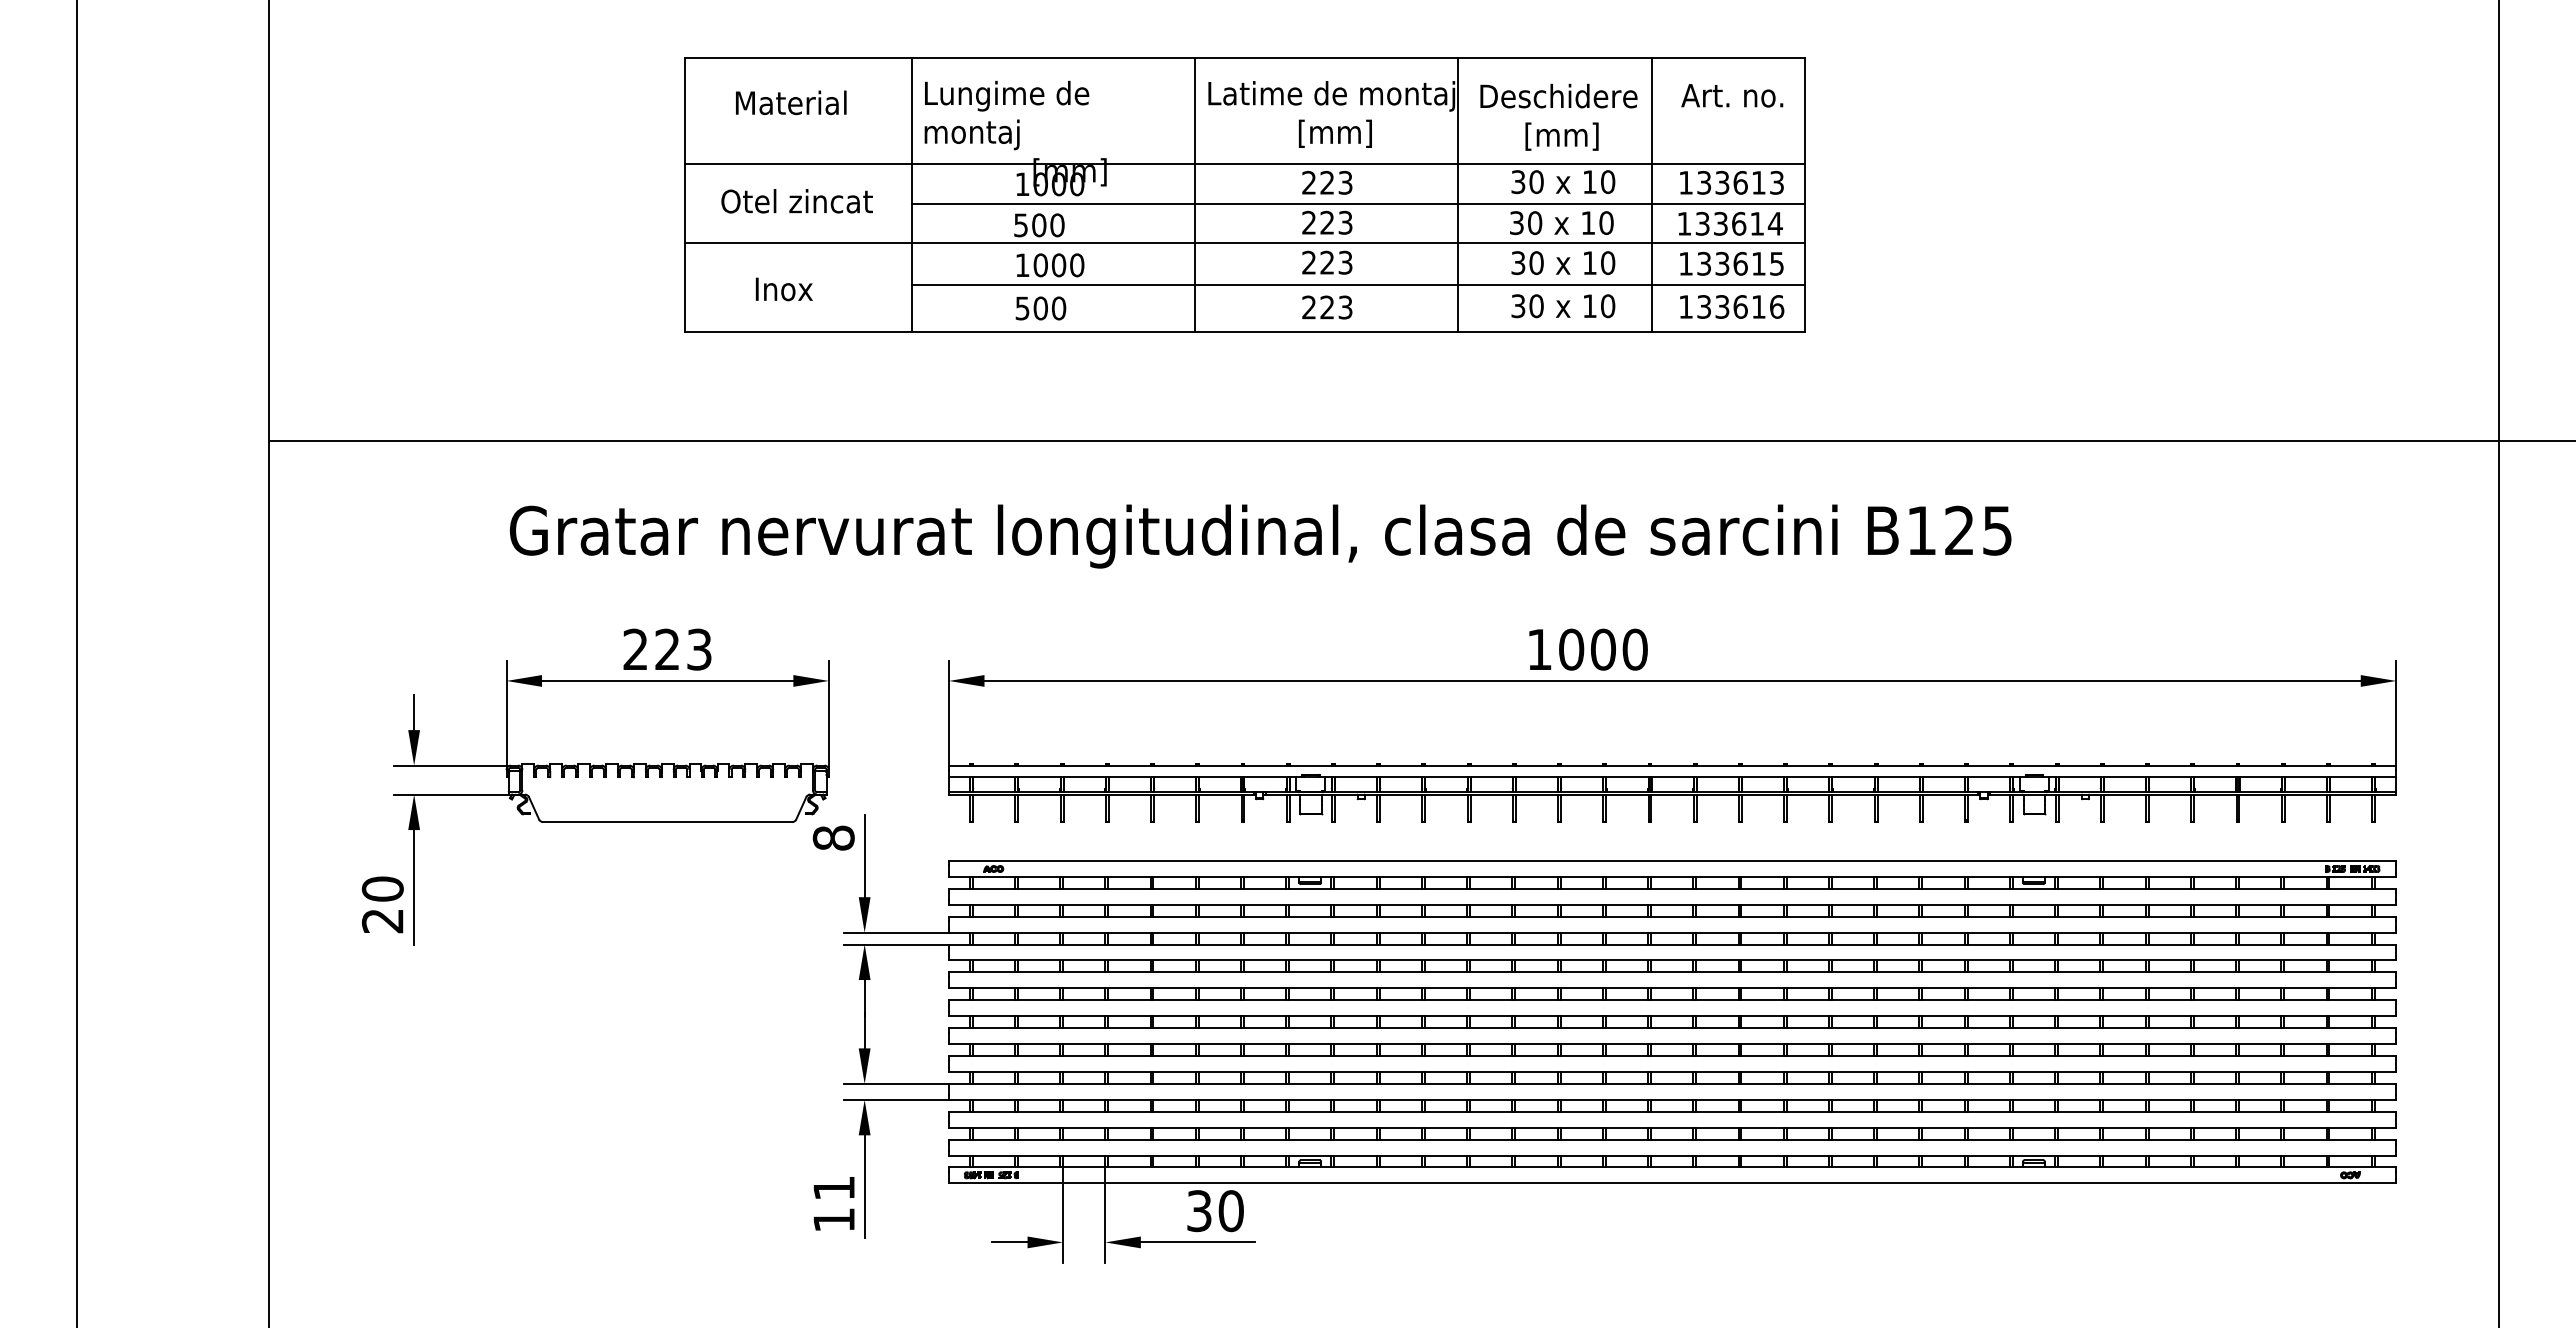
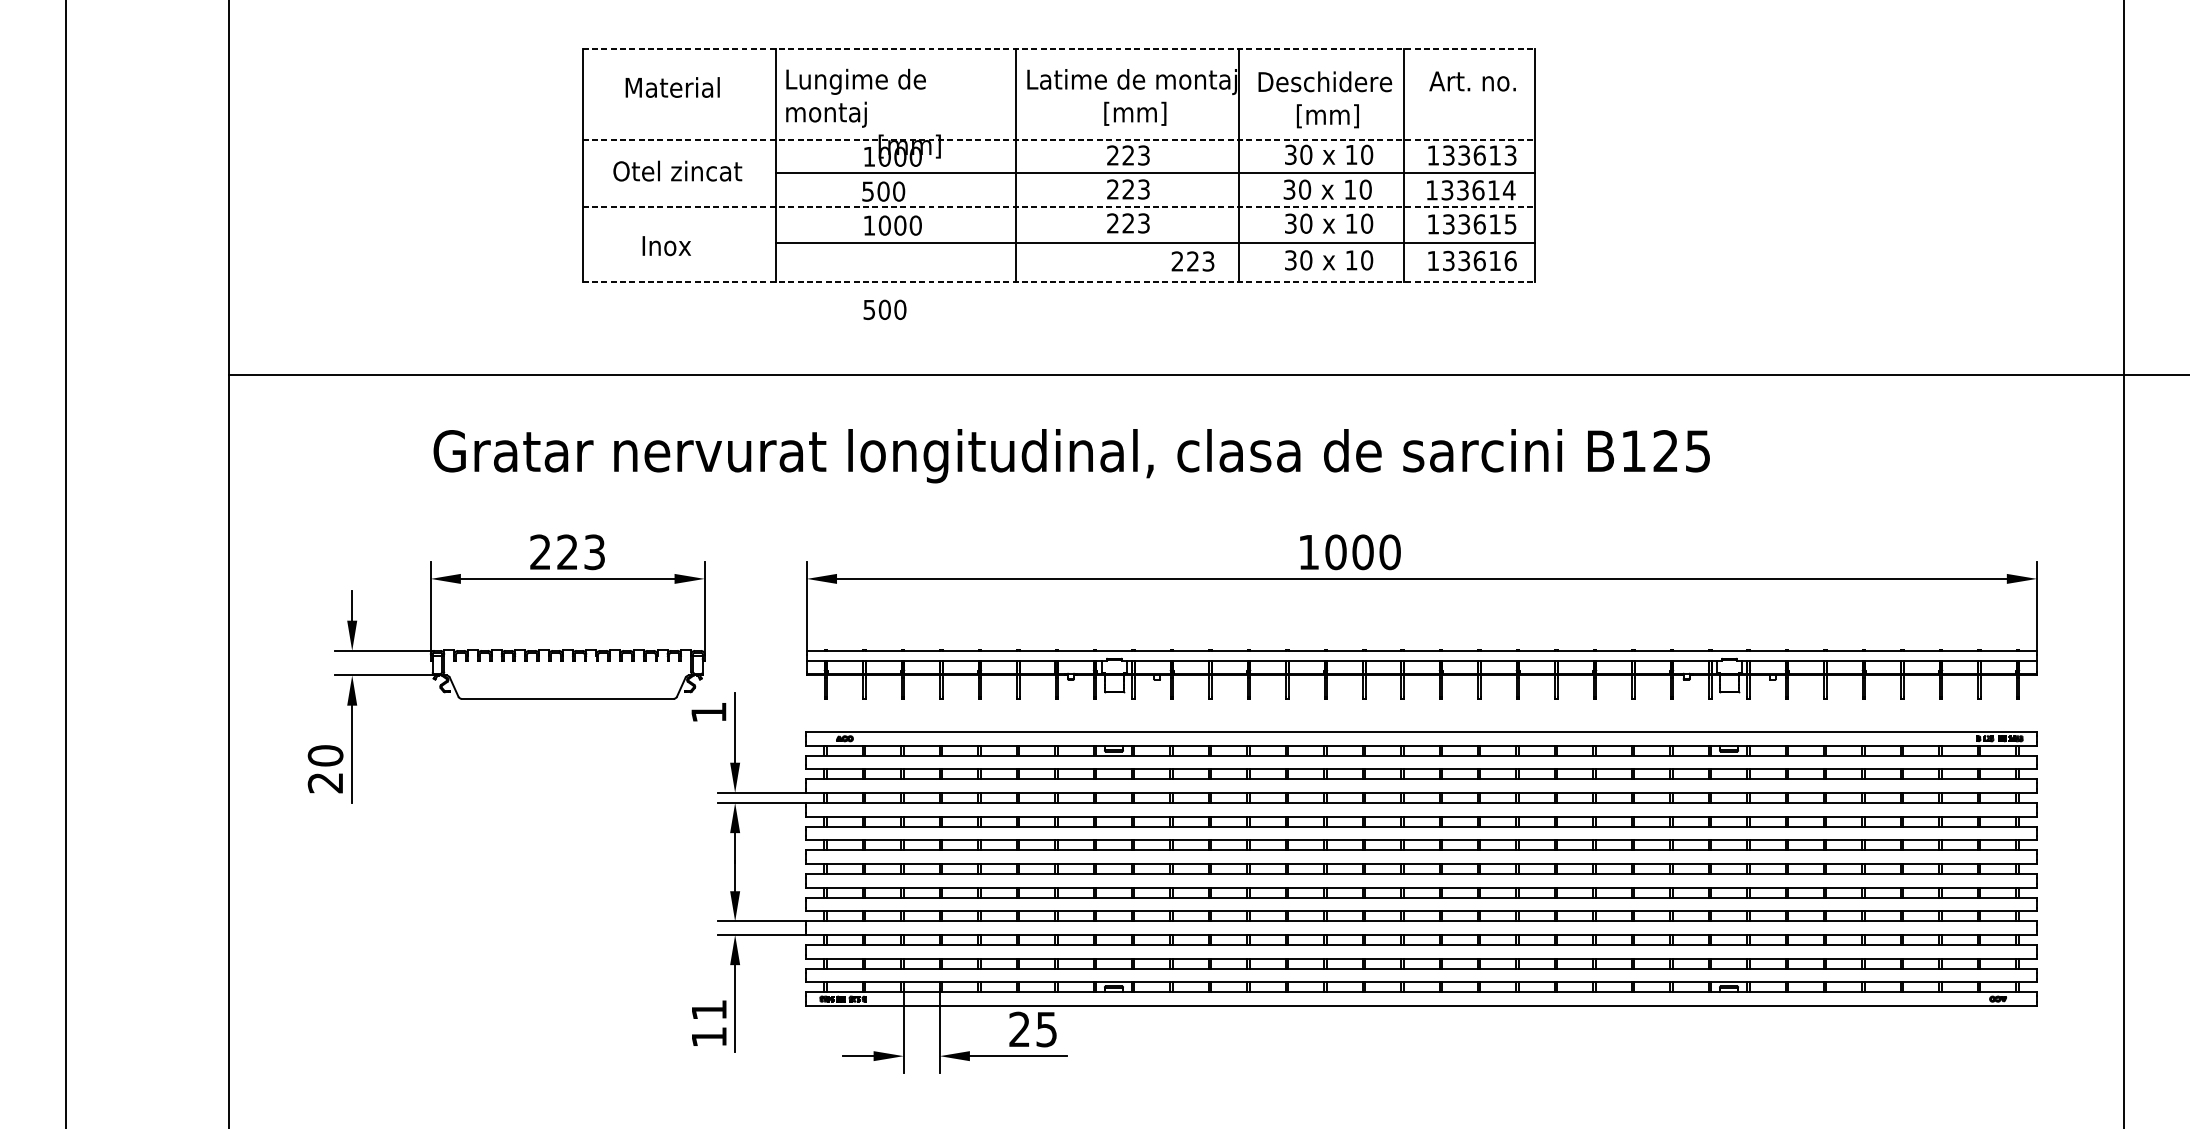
line: (1245, 57) -> (1058, 48), solid -> dashed
line: (1245, 164) -> (1058, 139), solid -> dashed
line: (1245, 243) -> (1058, 207), solid -> dashed
text: (1327, 307) -> (1193, 261), moved
text: (1040, 308) -> (884, 309), moved
line: (1245, 332) -> (1058, 282), solid -> dashed
text: (833, 837) -> (708, 711), 8 -> 1
text: (1215, 1211) -> (1033, 1029), 30 -> 25

